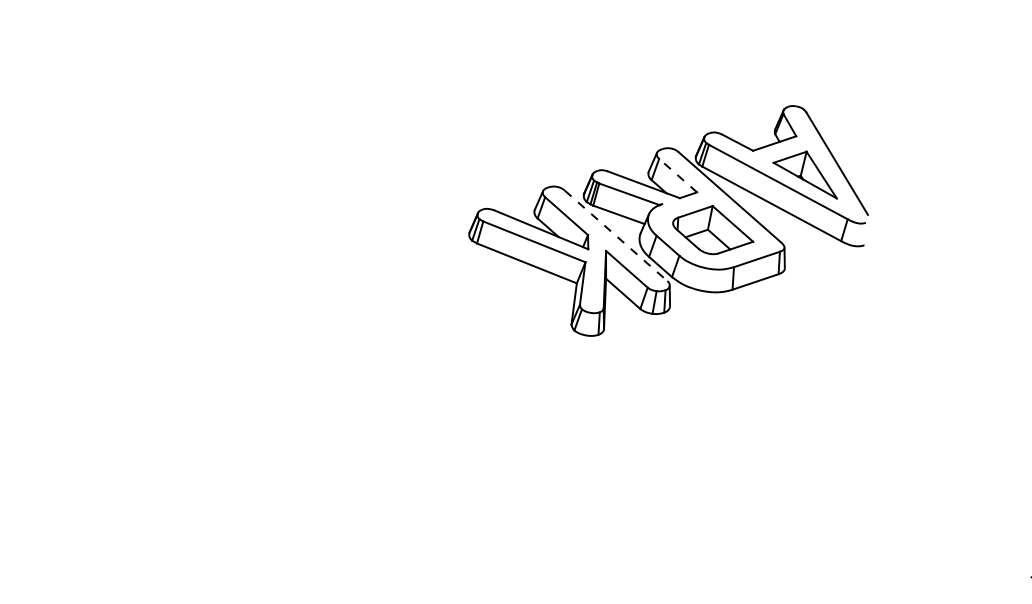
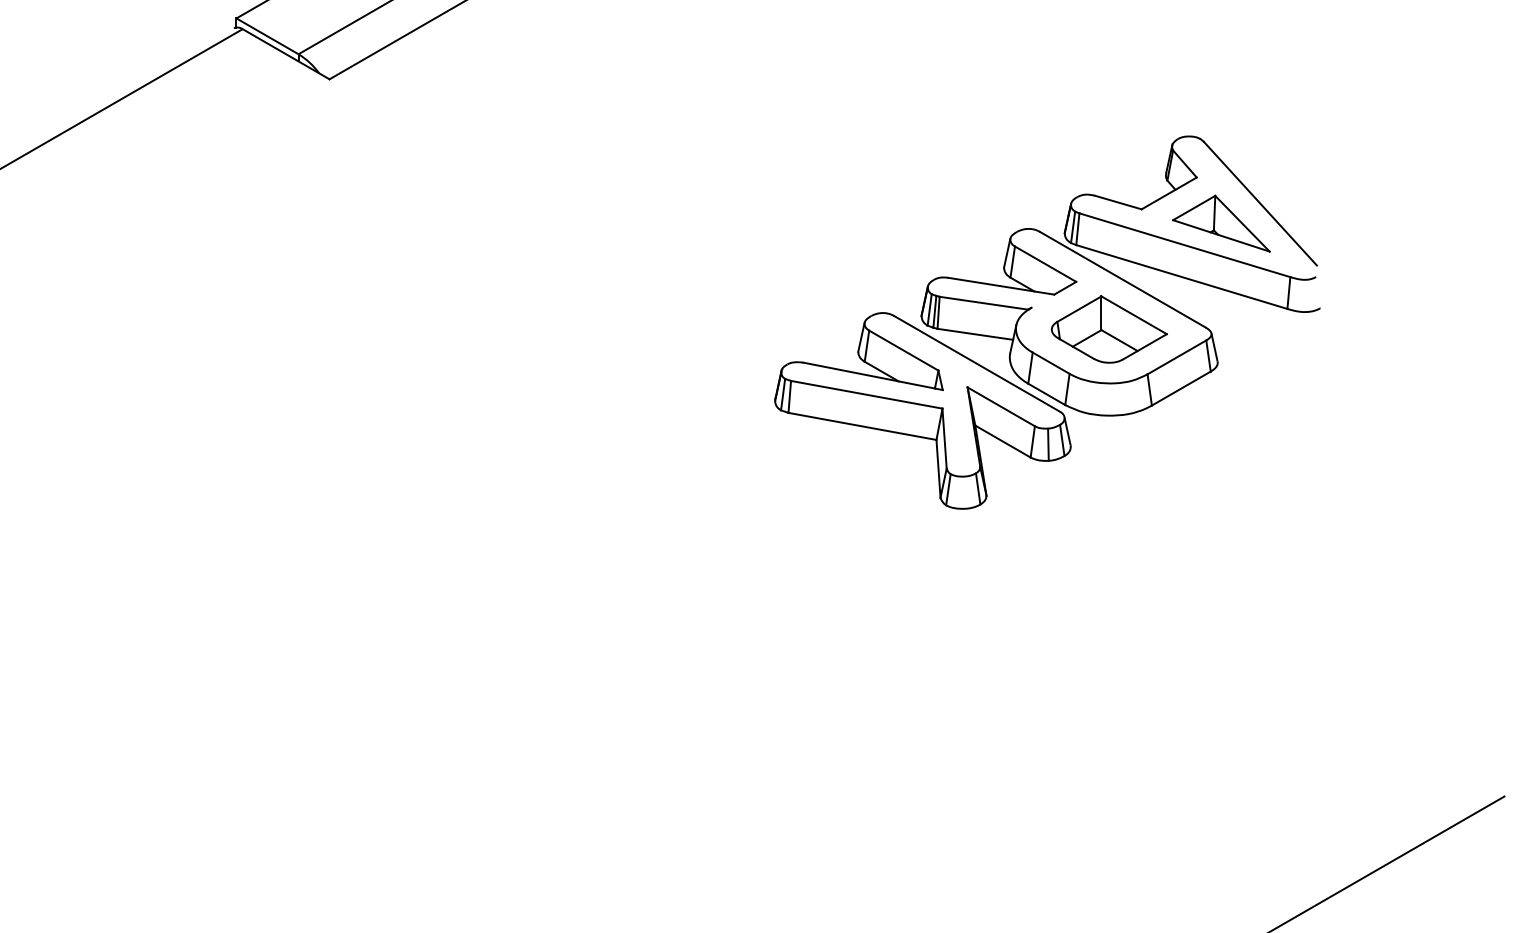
line: (678, 175) -> (1045, 263), dashed -> solid
line: (616, 235) -> (977, 363), dashed -> solid

